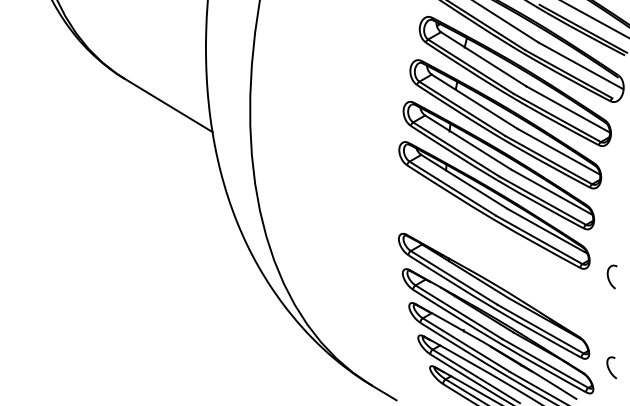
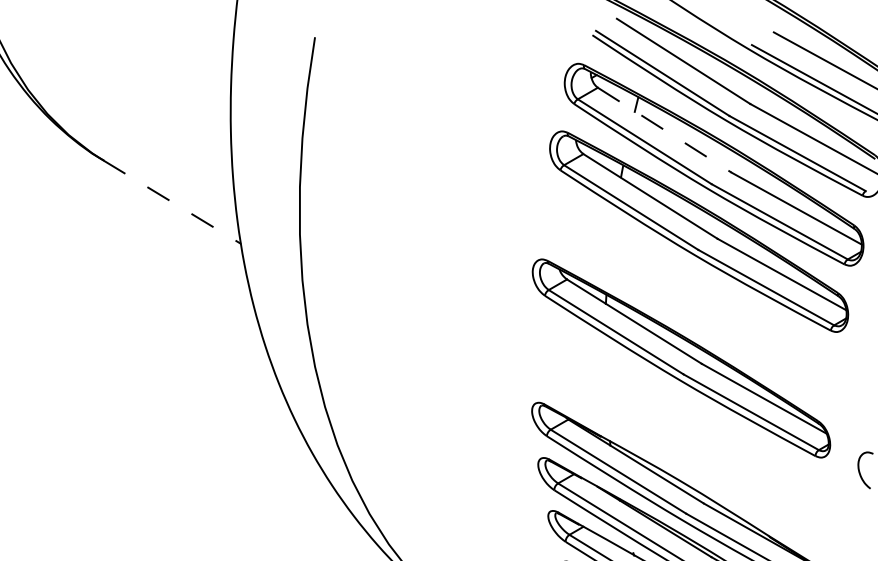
line: (483, 59) -> (664, 130), solid -> dashed
line: (168, 105) -> (172, 202), solid -> dashed
part: (498, 165) -> (687, 296), removed

